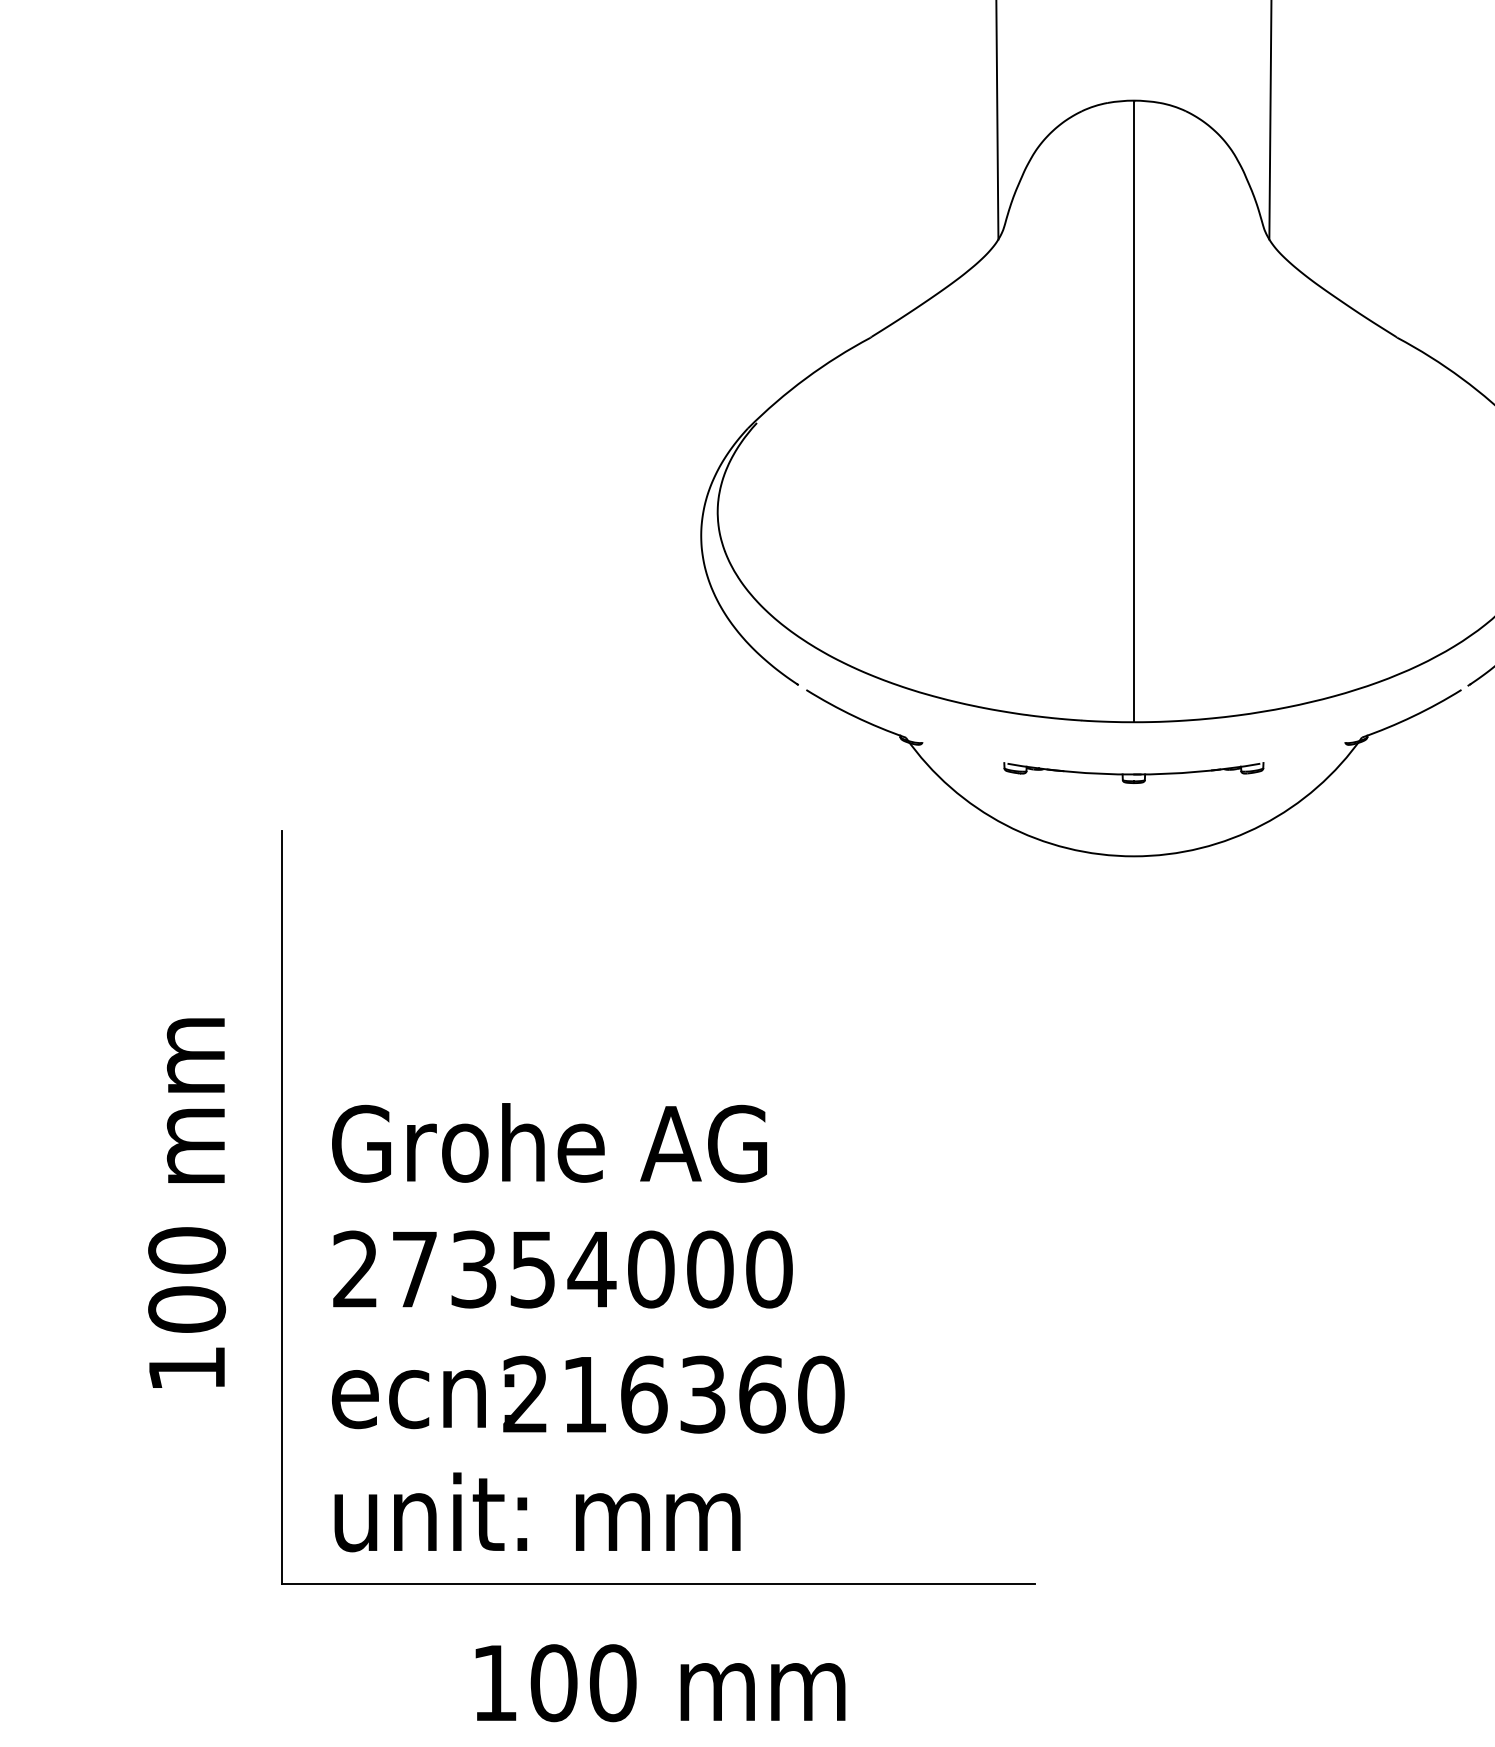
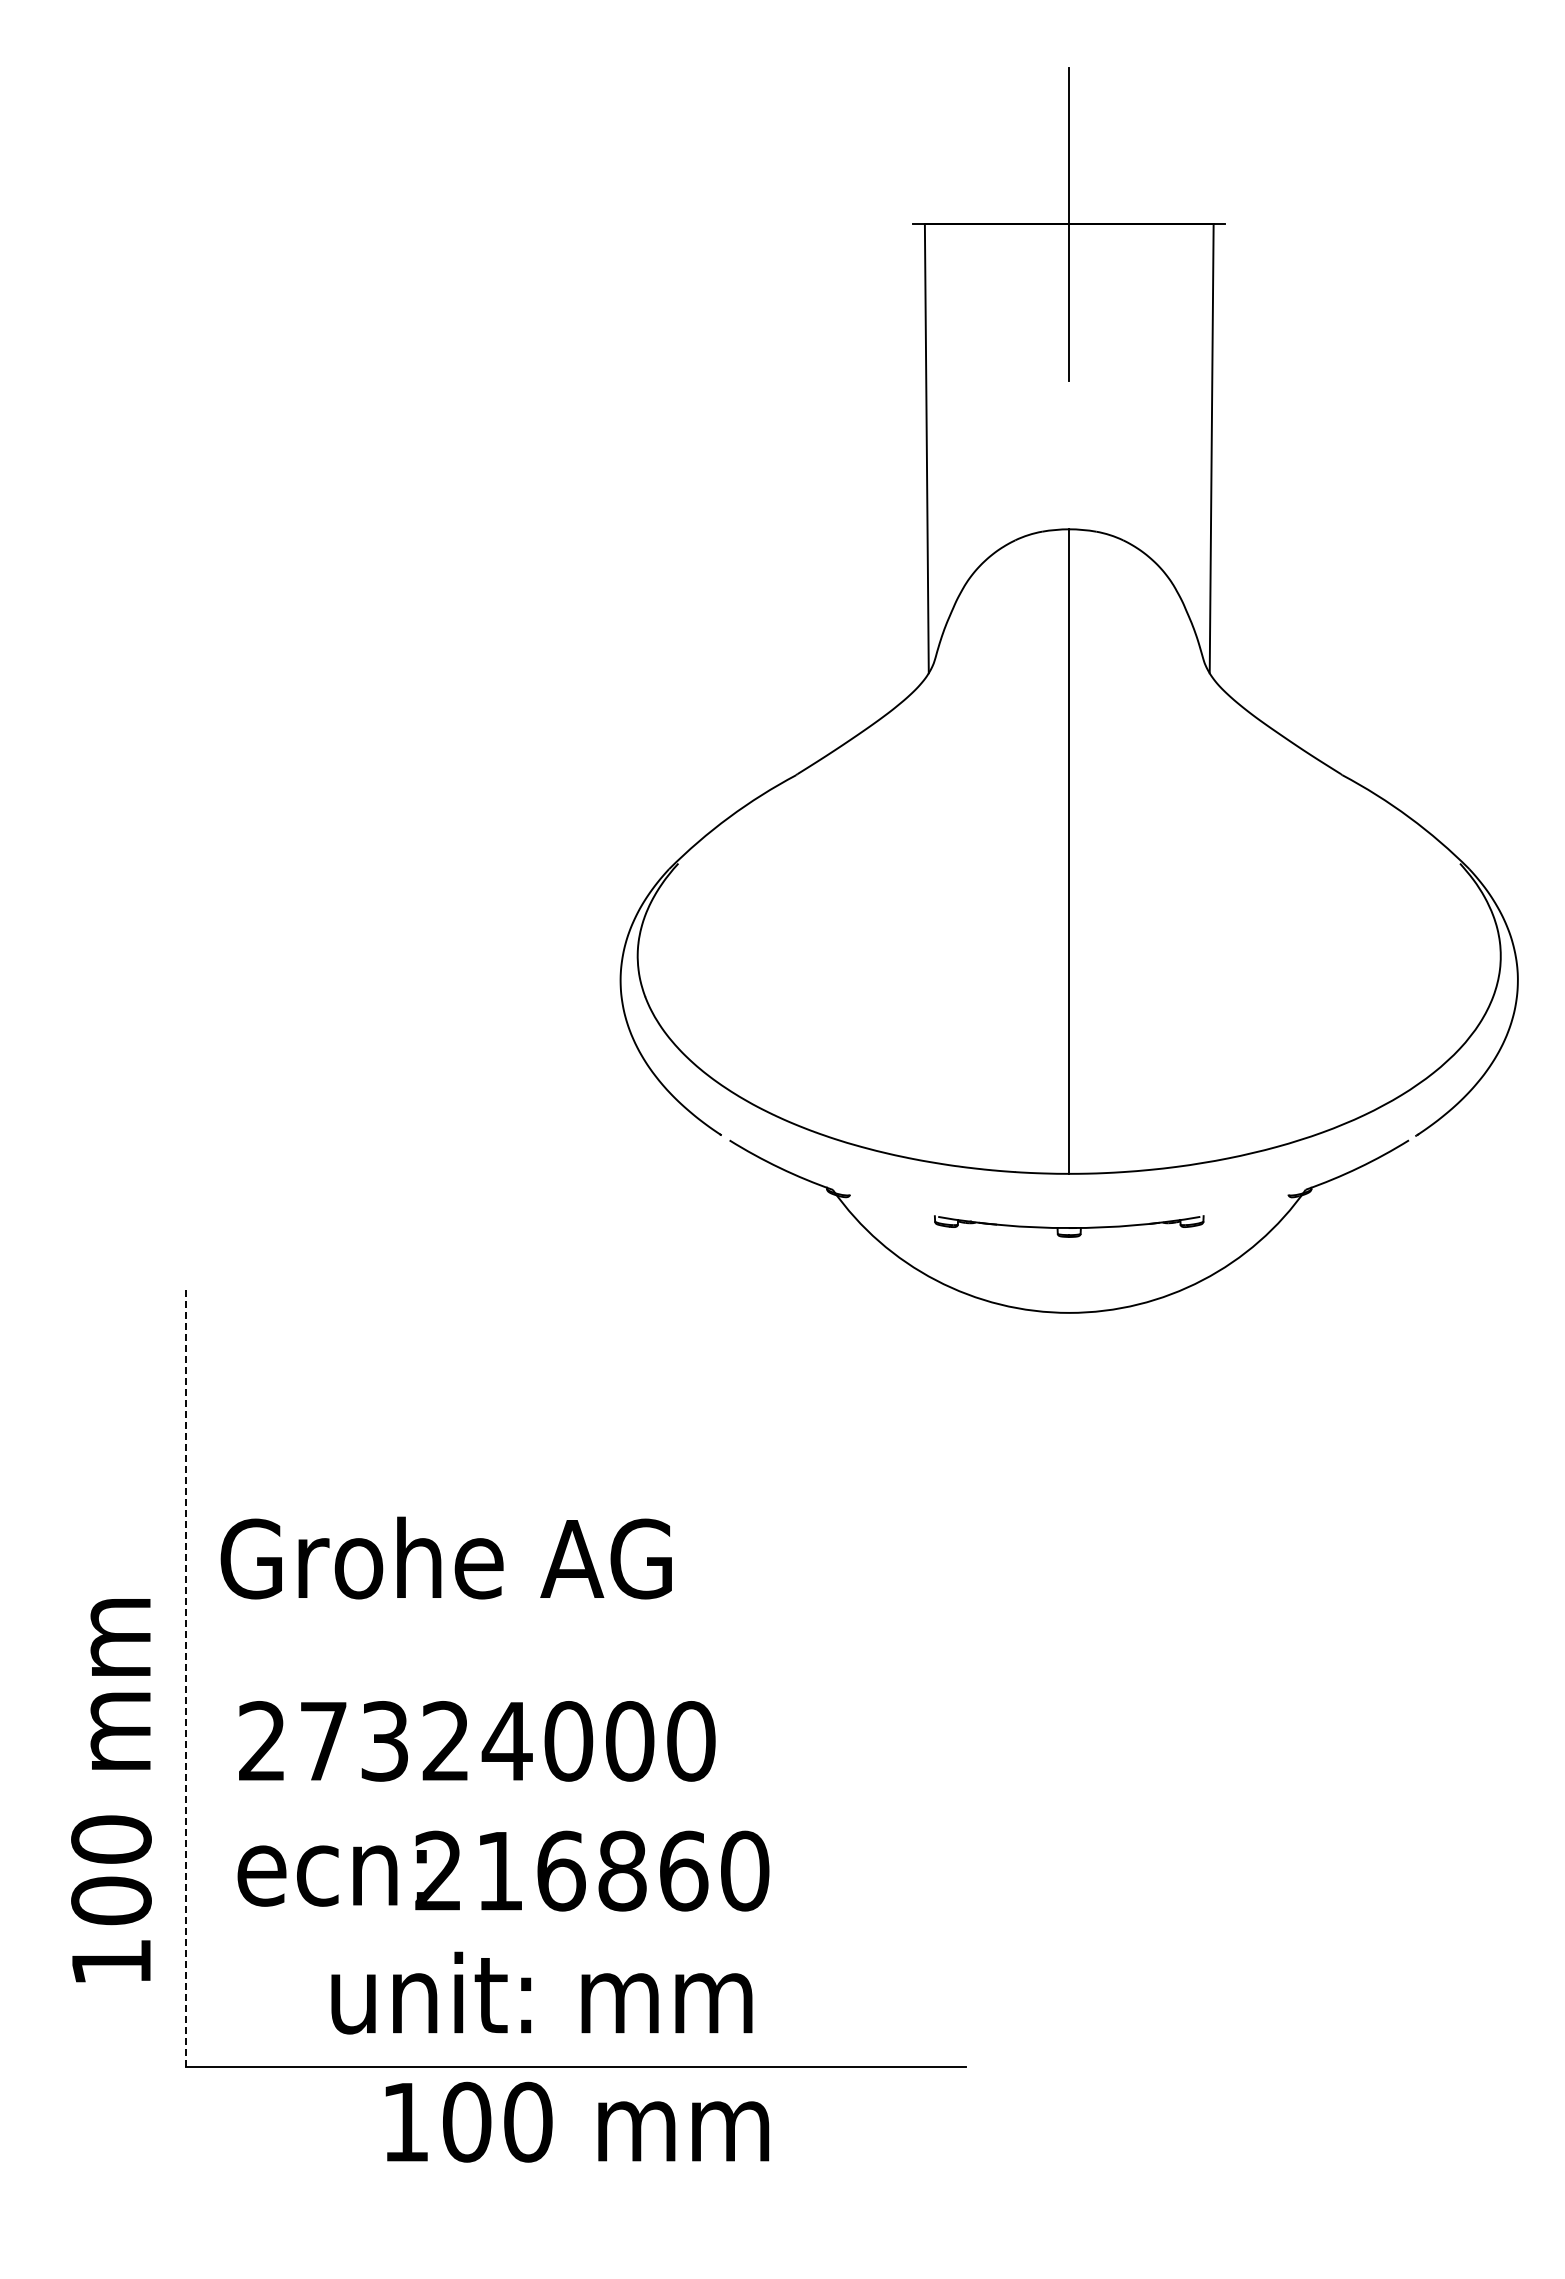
text: (548, 1142) -> (445, 1557), moved
text: (187, 1203) -> (111, 1790), moved
line: (281, 1206) -> (185, 1676), solid -> dashed
text: (532, 1269) -> (445, 1741), 27354000 -> 27324000
text: (703, 1394) -> (622, 1870), 216360 -> 216860
text: (537, 1511) -> (541, 1992), moved
text: (660, 1682) -> (577, 2121), moved

